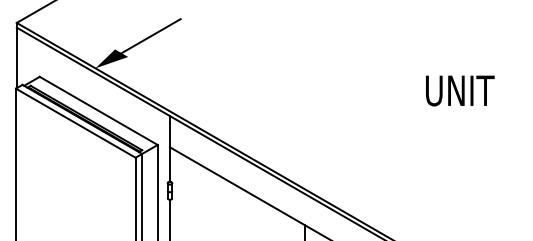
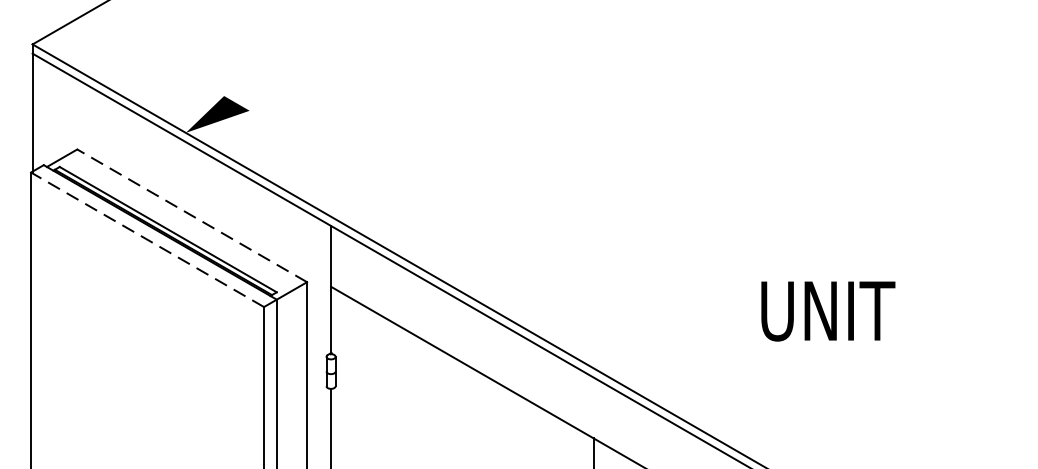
line: (150, 36) -> (293, 70), removed
text: (460, 90) -> (828, 310), moved
line: (98, 110) -> (191, 215), solid -> dashed
line: (75, 122) -> (146, 238), solid -> dashed

